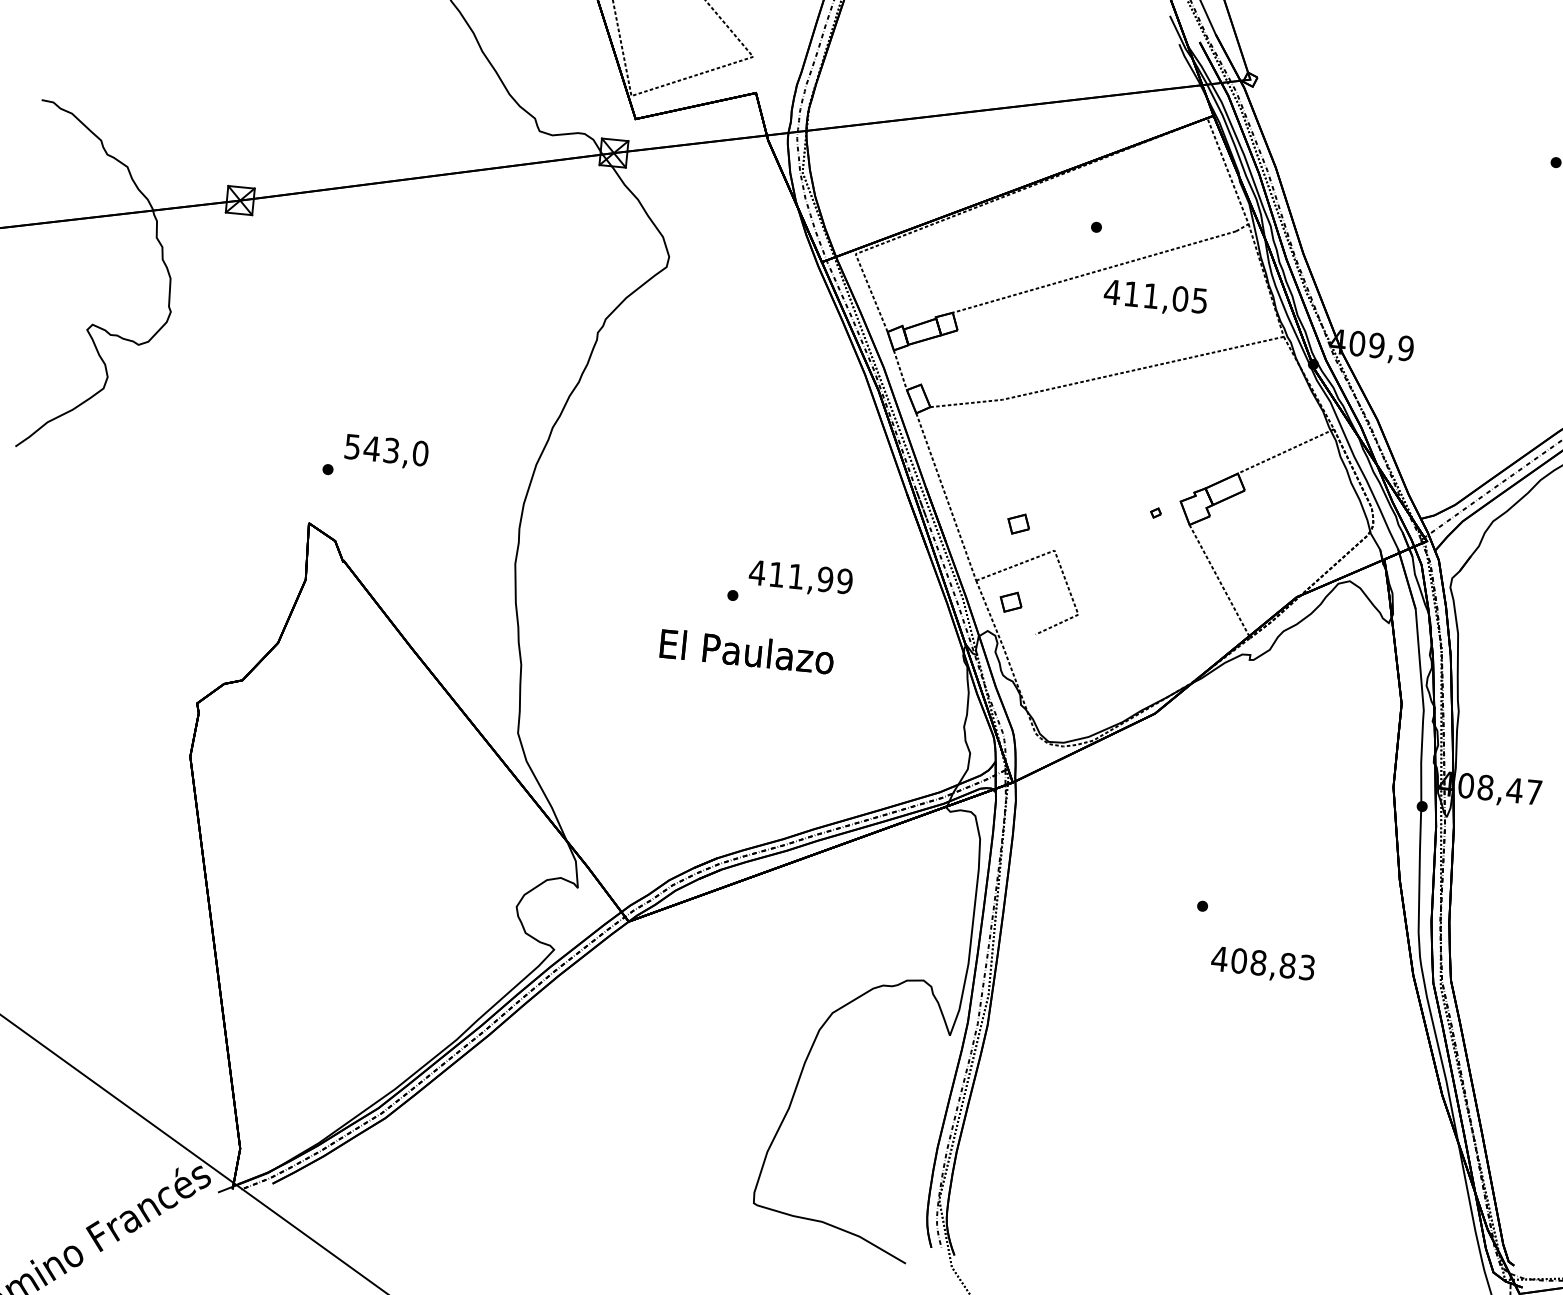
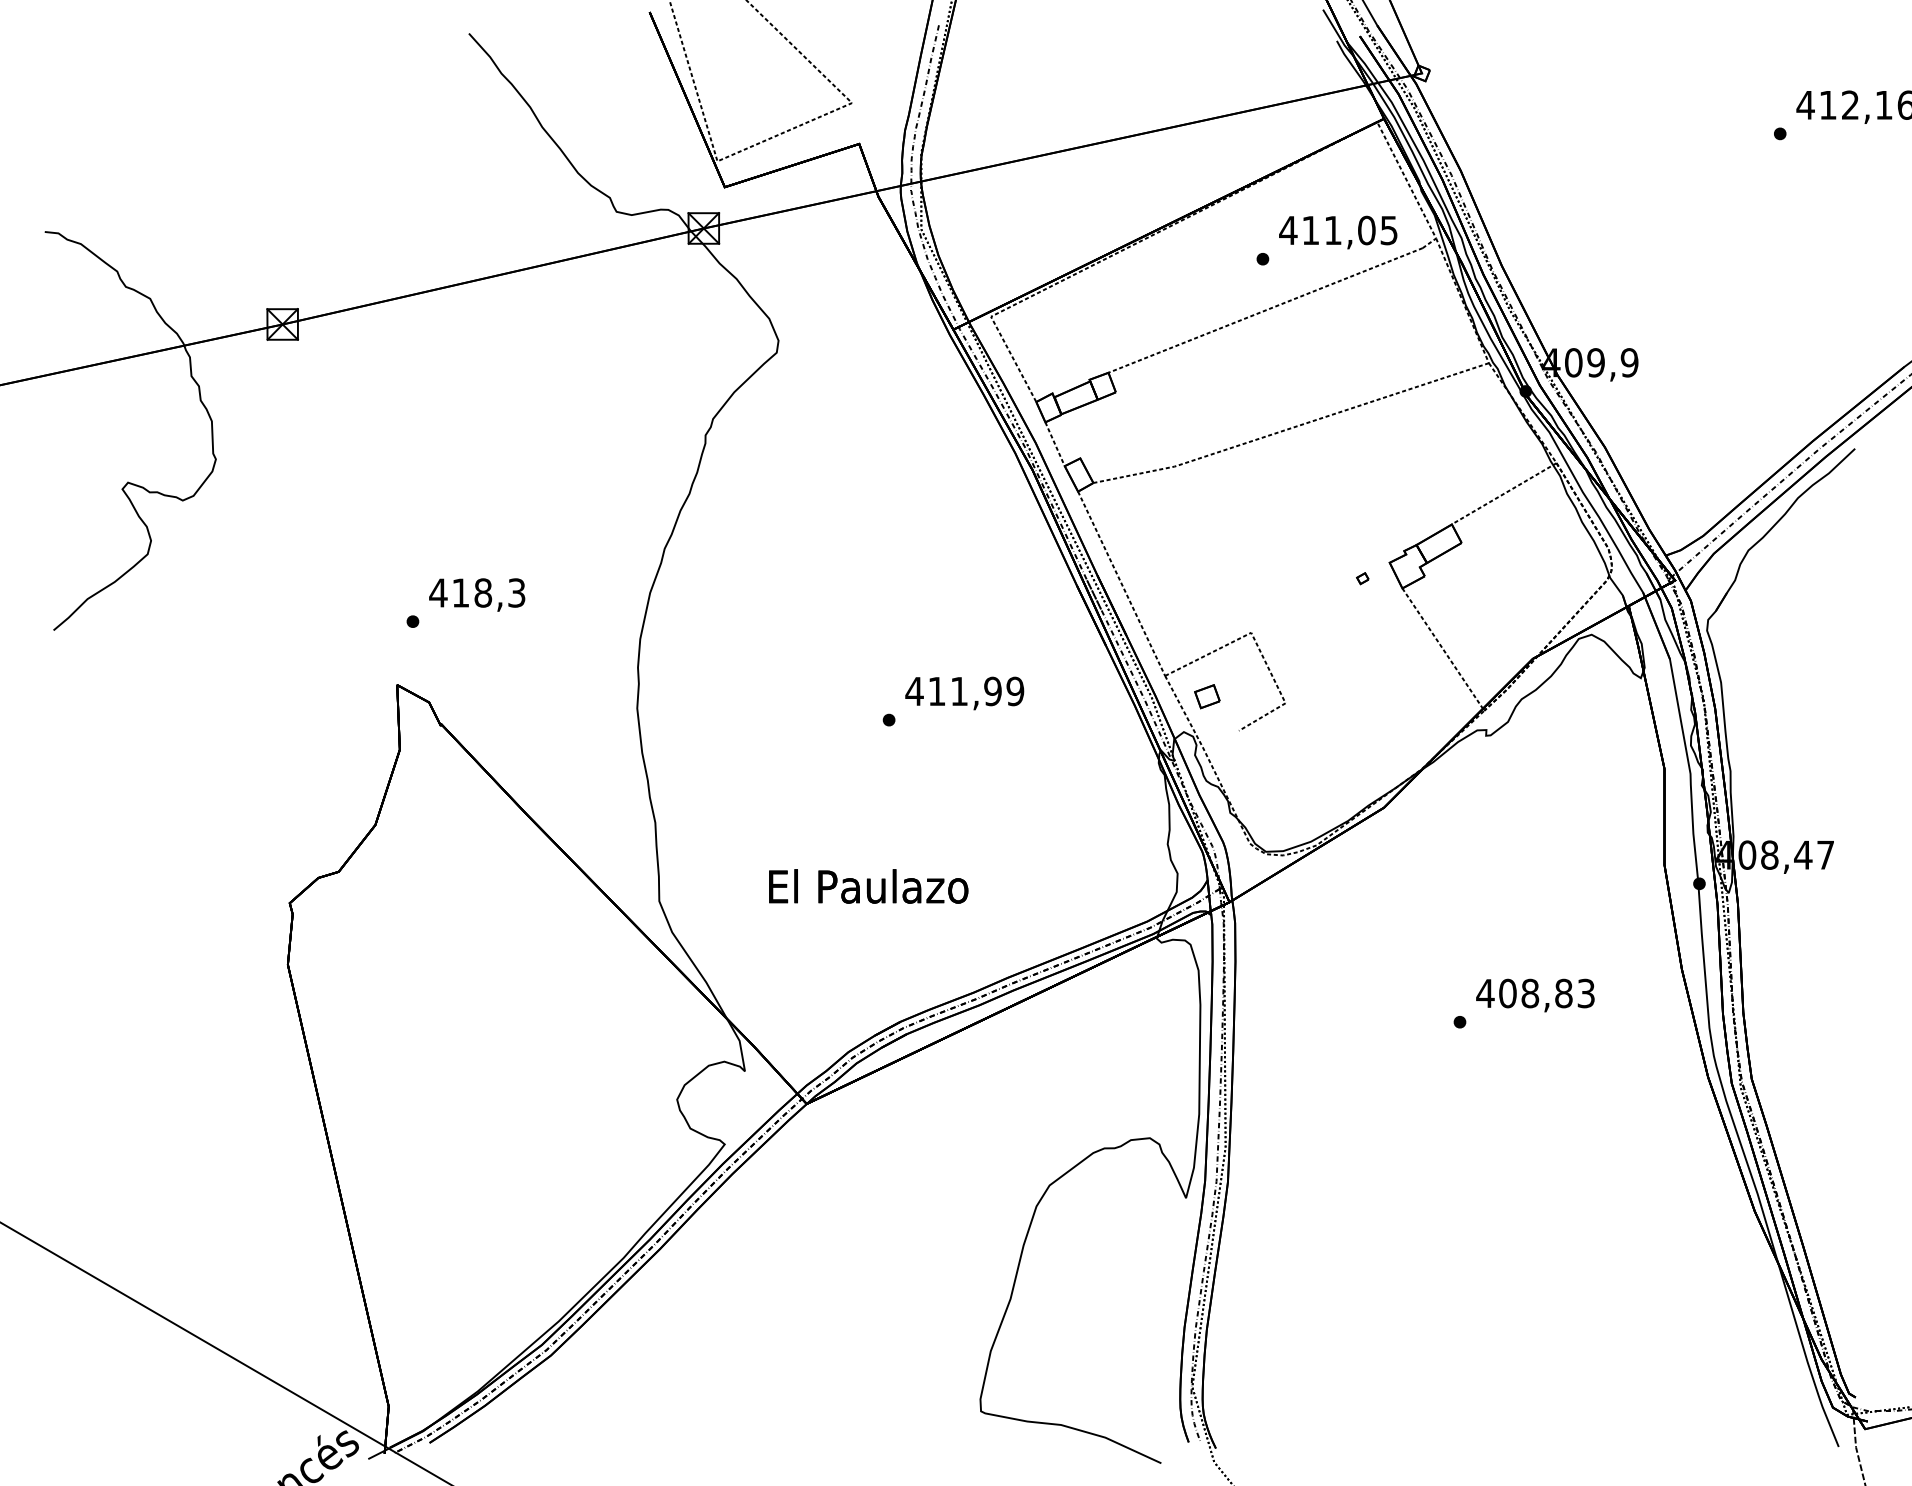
text: (1155, 298) -> (1338, 232), moved
text: (386, 449) -> (477, 592), 543,0 -> 418,3
part: (1018, 524) -> (1207, 606), removed
text: (747, 651) -> (868, 886), moved
text: (1263, 965) -> (1535, 995), moved

